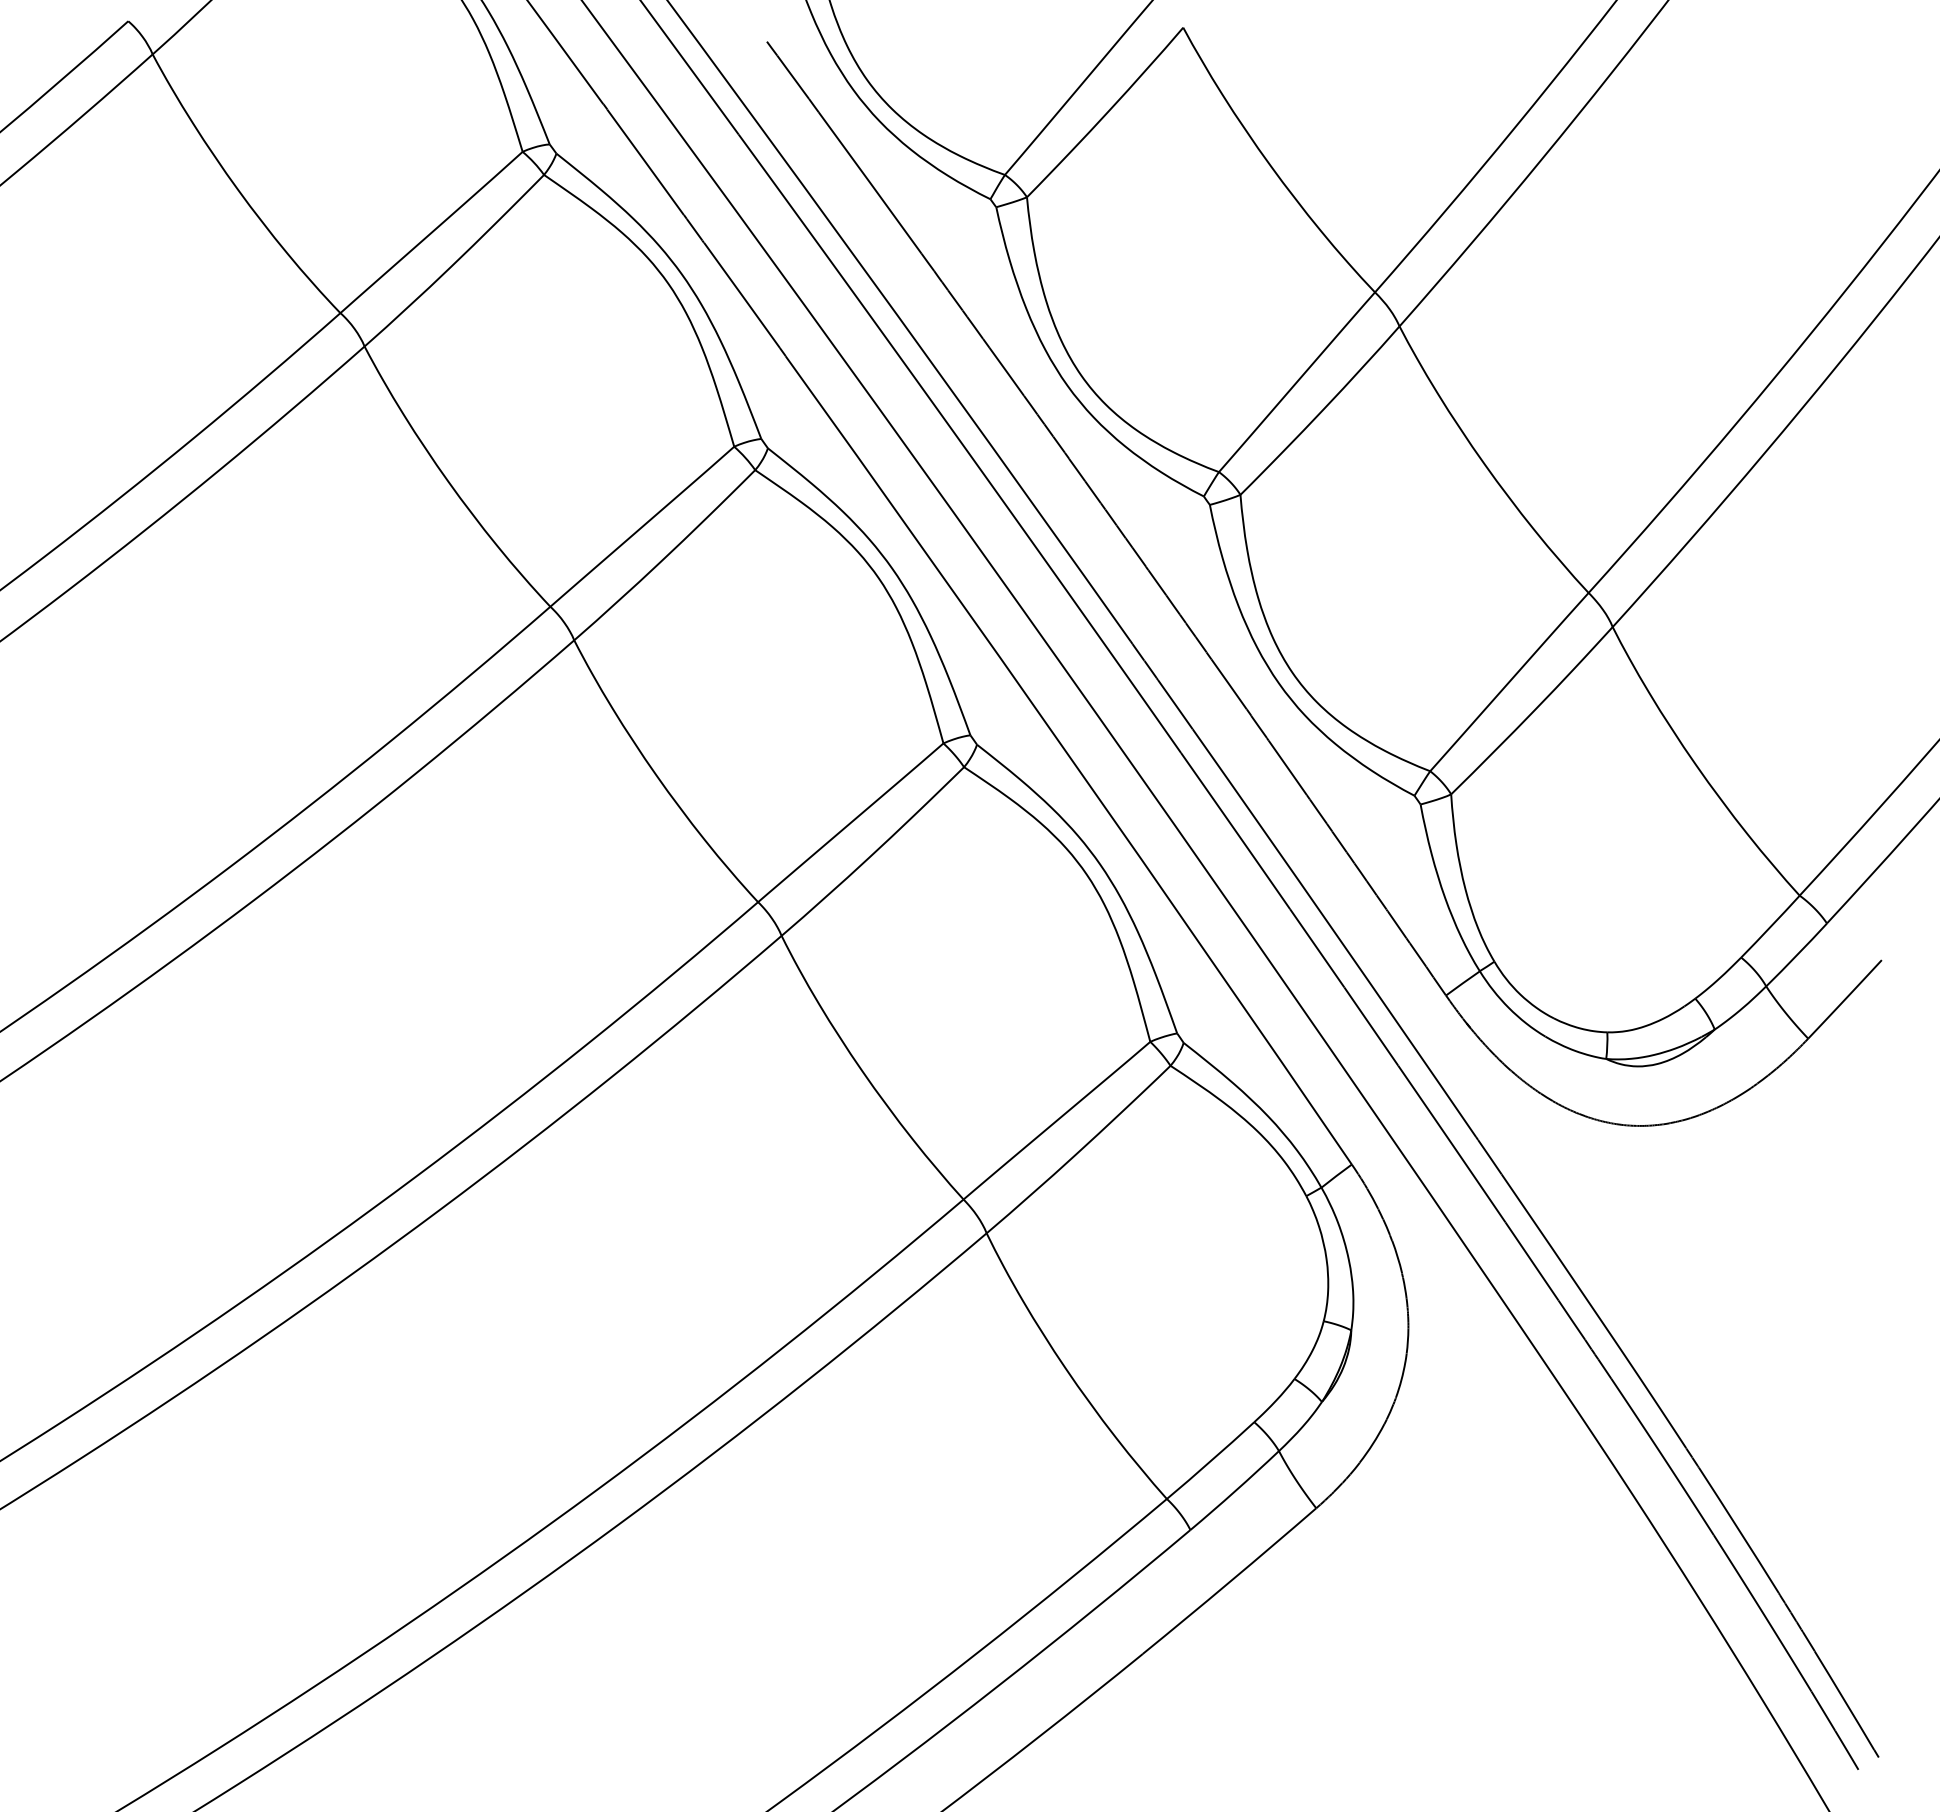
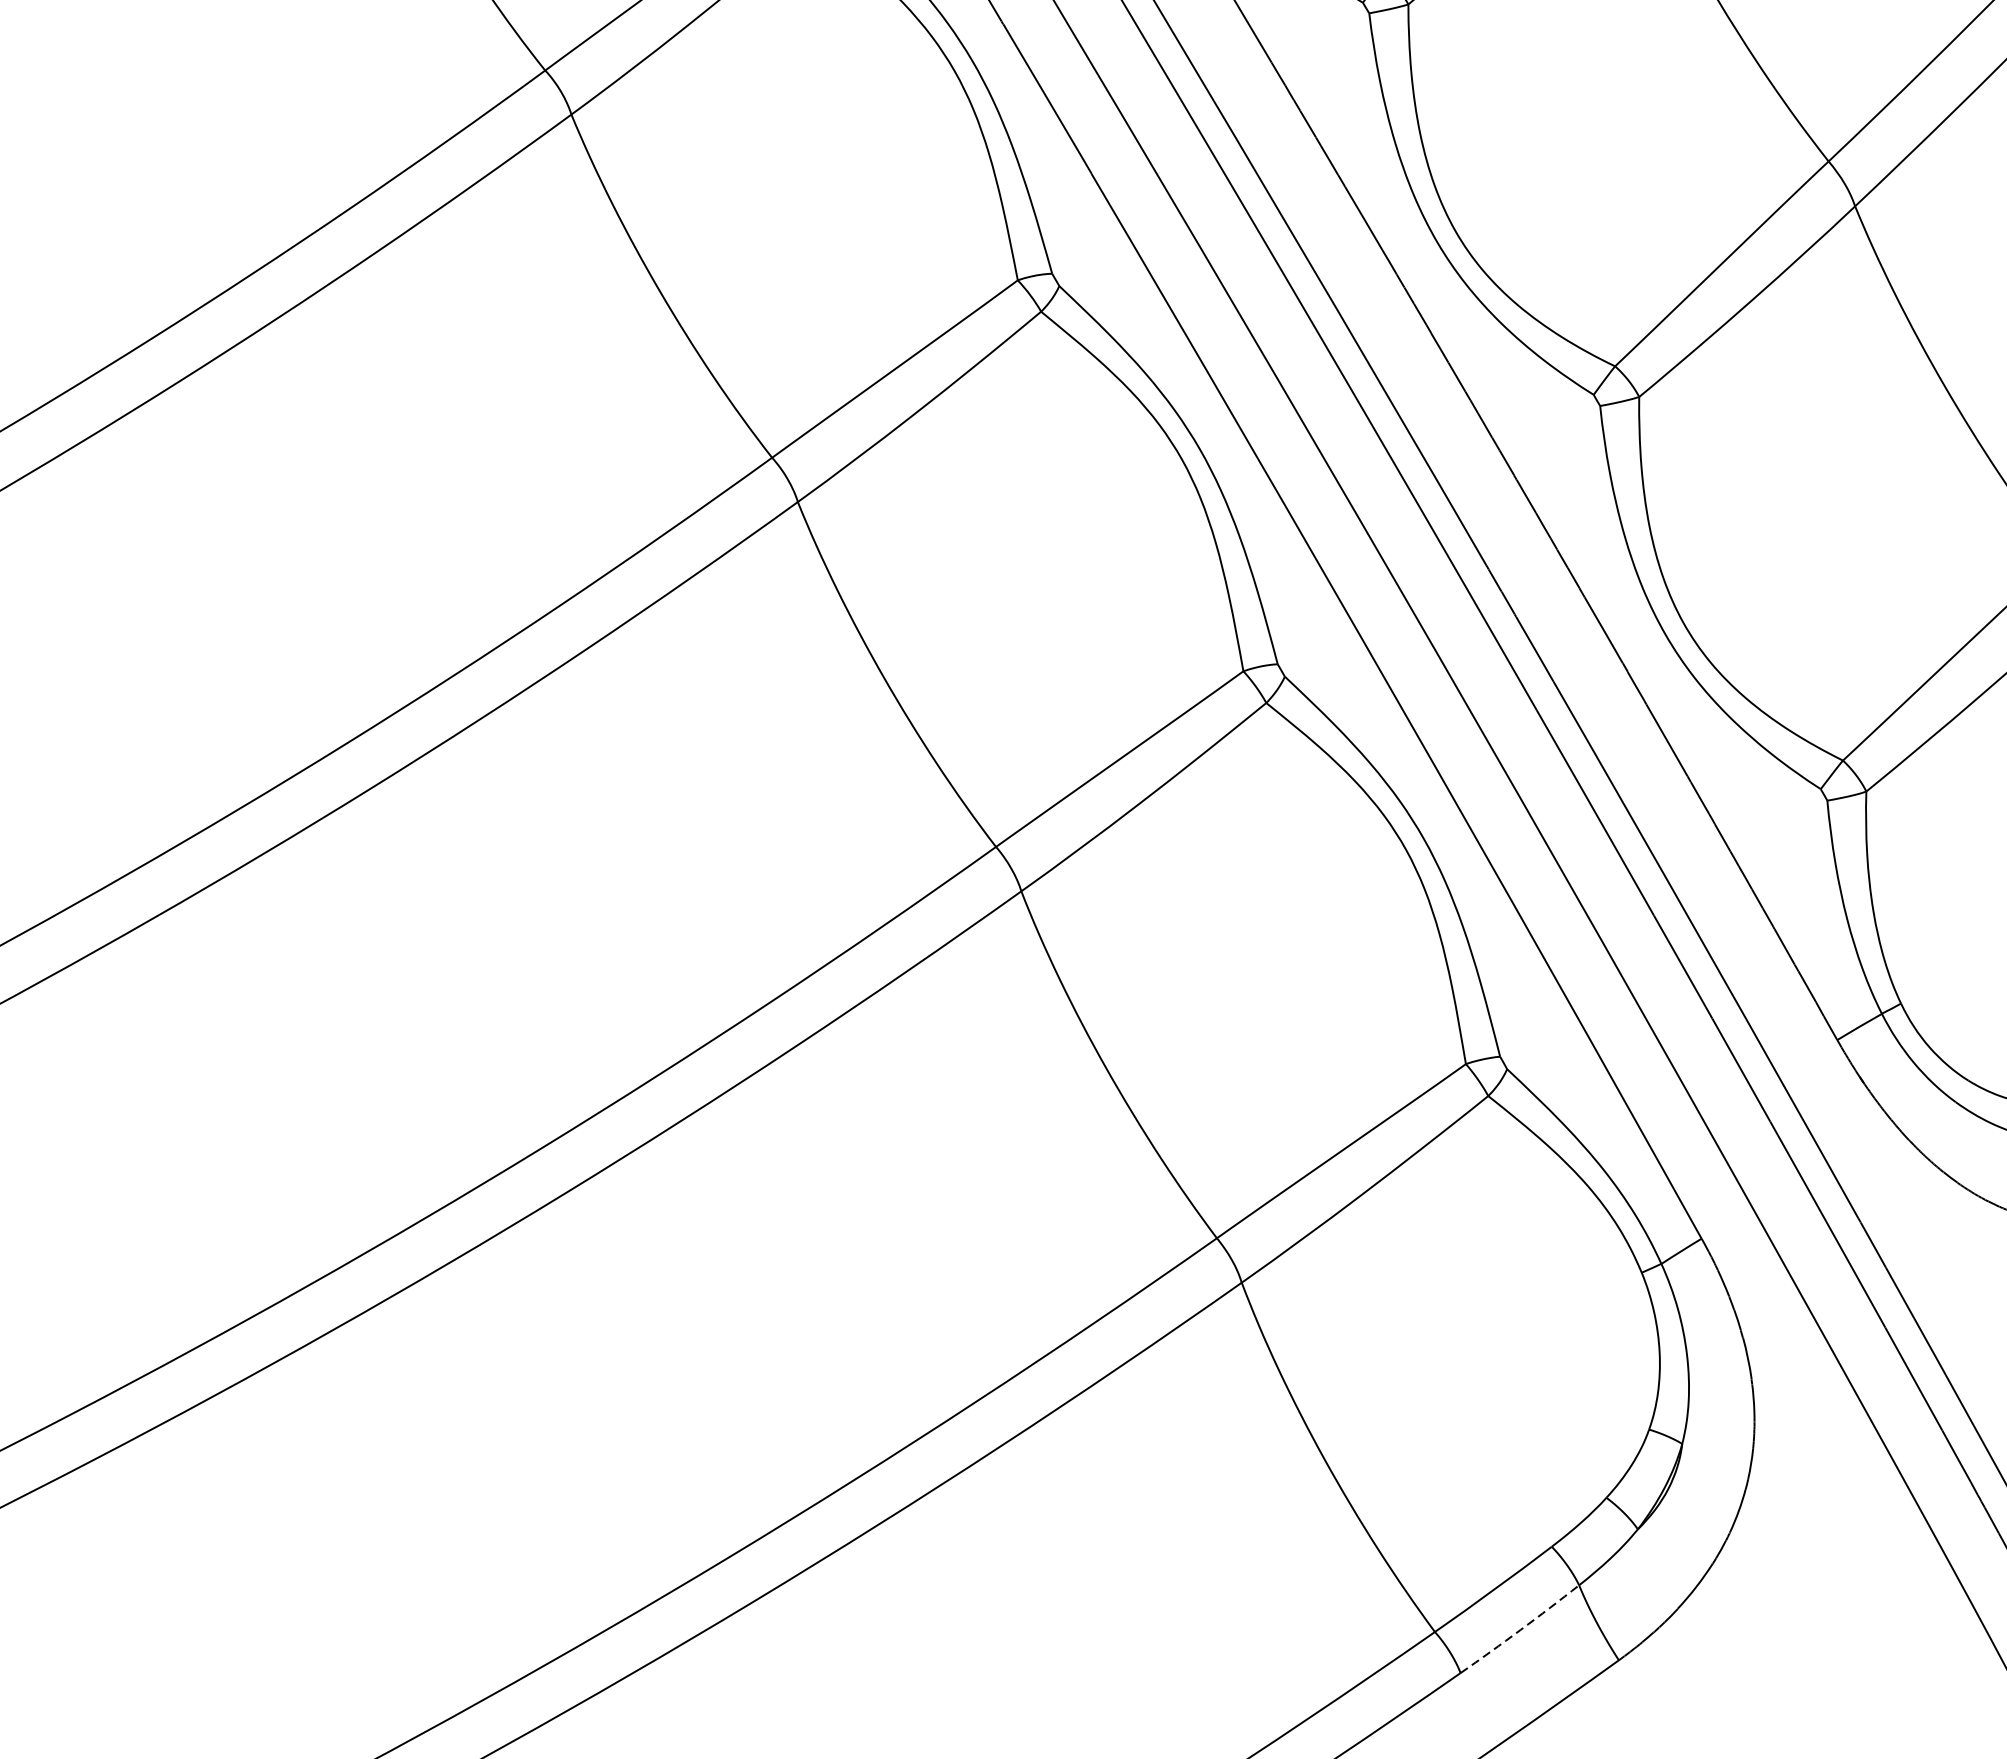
arc: (1235, 1491) -> (1520, 1630), solid -> dashed

